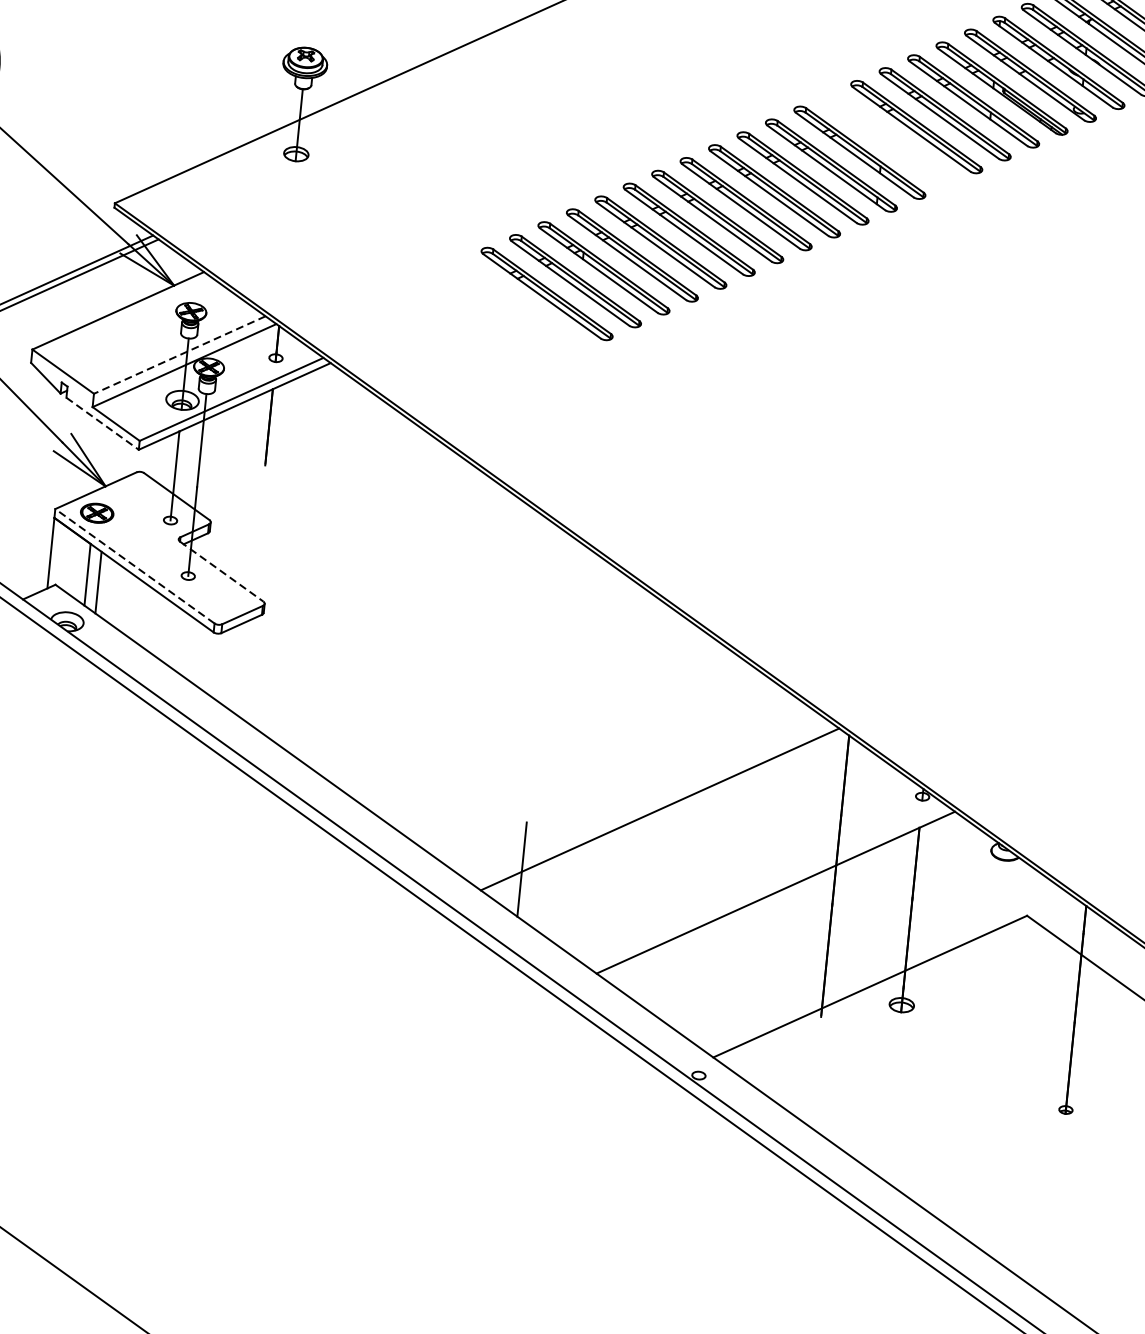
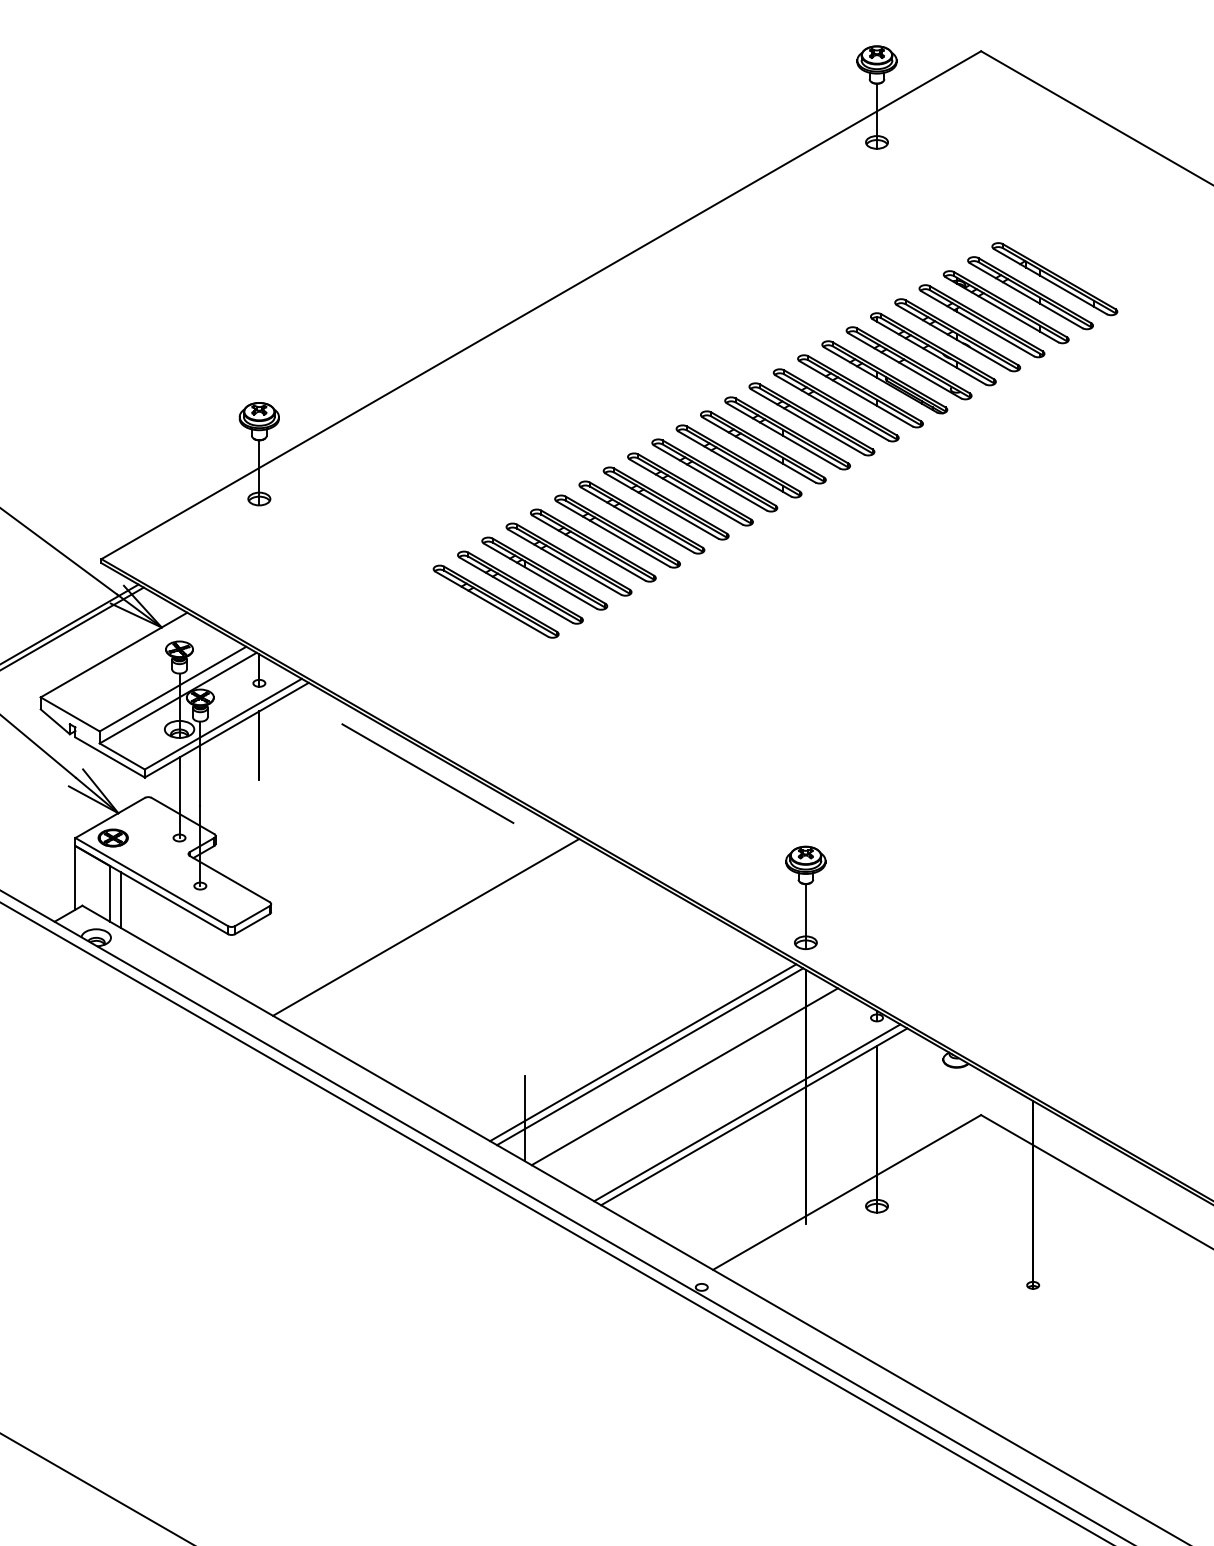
part: (888, 140) -> (787, 433), added
line: (180, 355) -> (173, 689), dashed -> solid
line: (103, 423) -> (110, 757), dashed -> solid
line: (452, 476) -> (427, 773), added
line: (134, 565) -> (151, 881), dashed -> solid
line: (222, 572) -> (230, 879), dashed -> solid
line: (433, 646) -> (426, 927), added
part: (856, 655) -> (805, 897), added
line: (667, 814) -> (650, 1056), added
line: (703, 840) -> (684, 1076), added
line: (768, 887) -> (747, 1112), added

